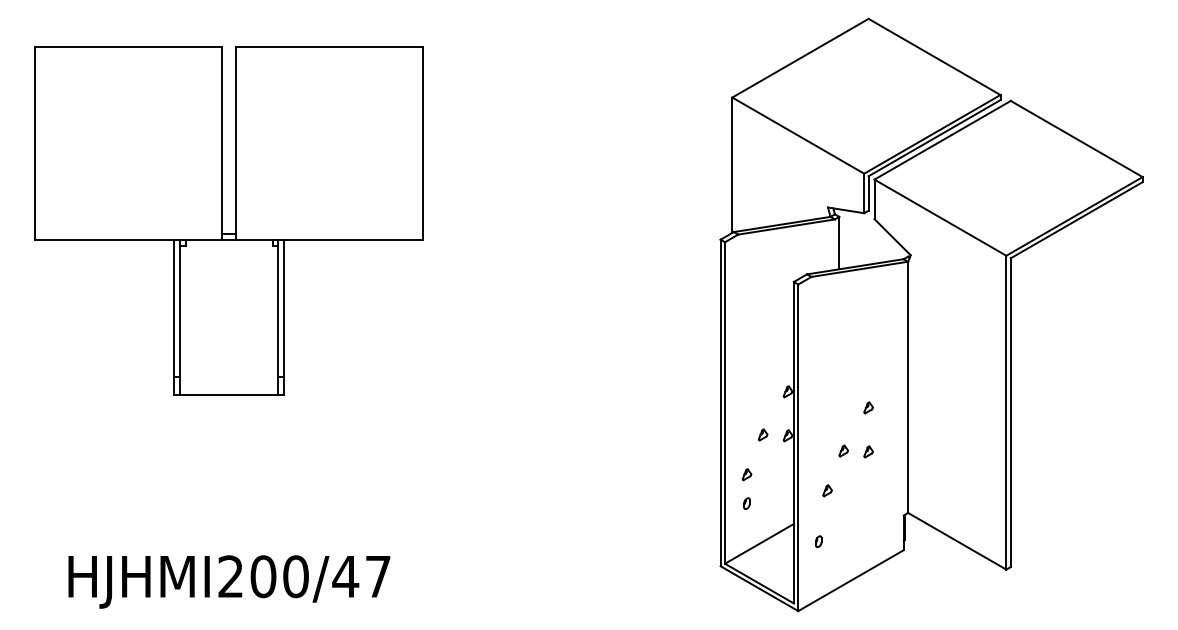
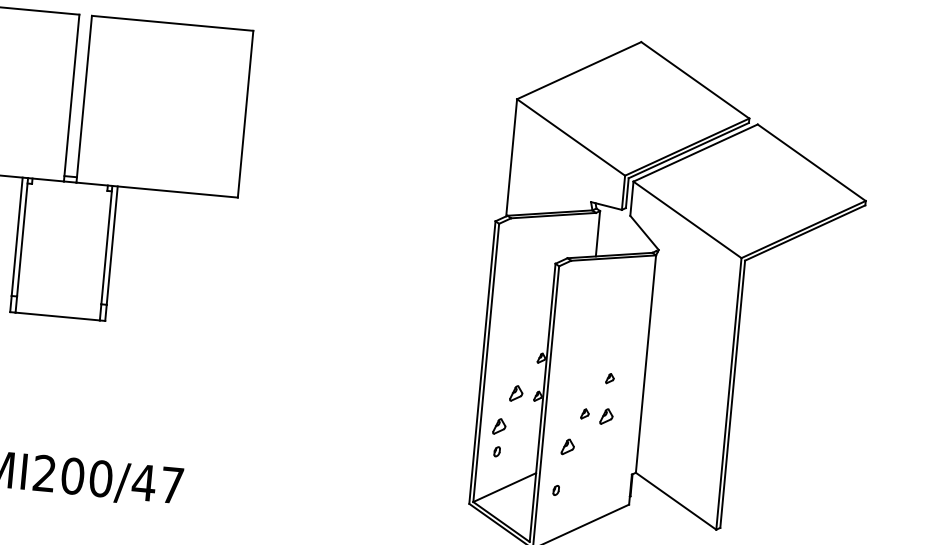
part: (763, 434) -> (517, 393), size x1.6
part: (868, 451) -> (606, 416), size x1.6
part: (746, 474) -> (499, 426), size x1.6
part: (827, 490) -> (567, 446), size x1.6

